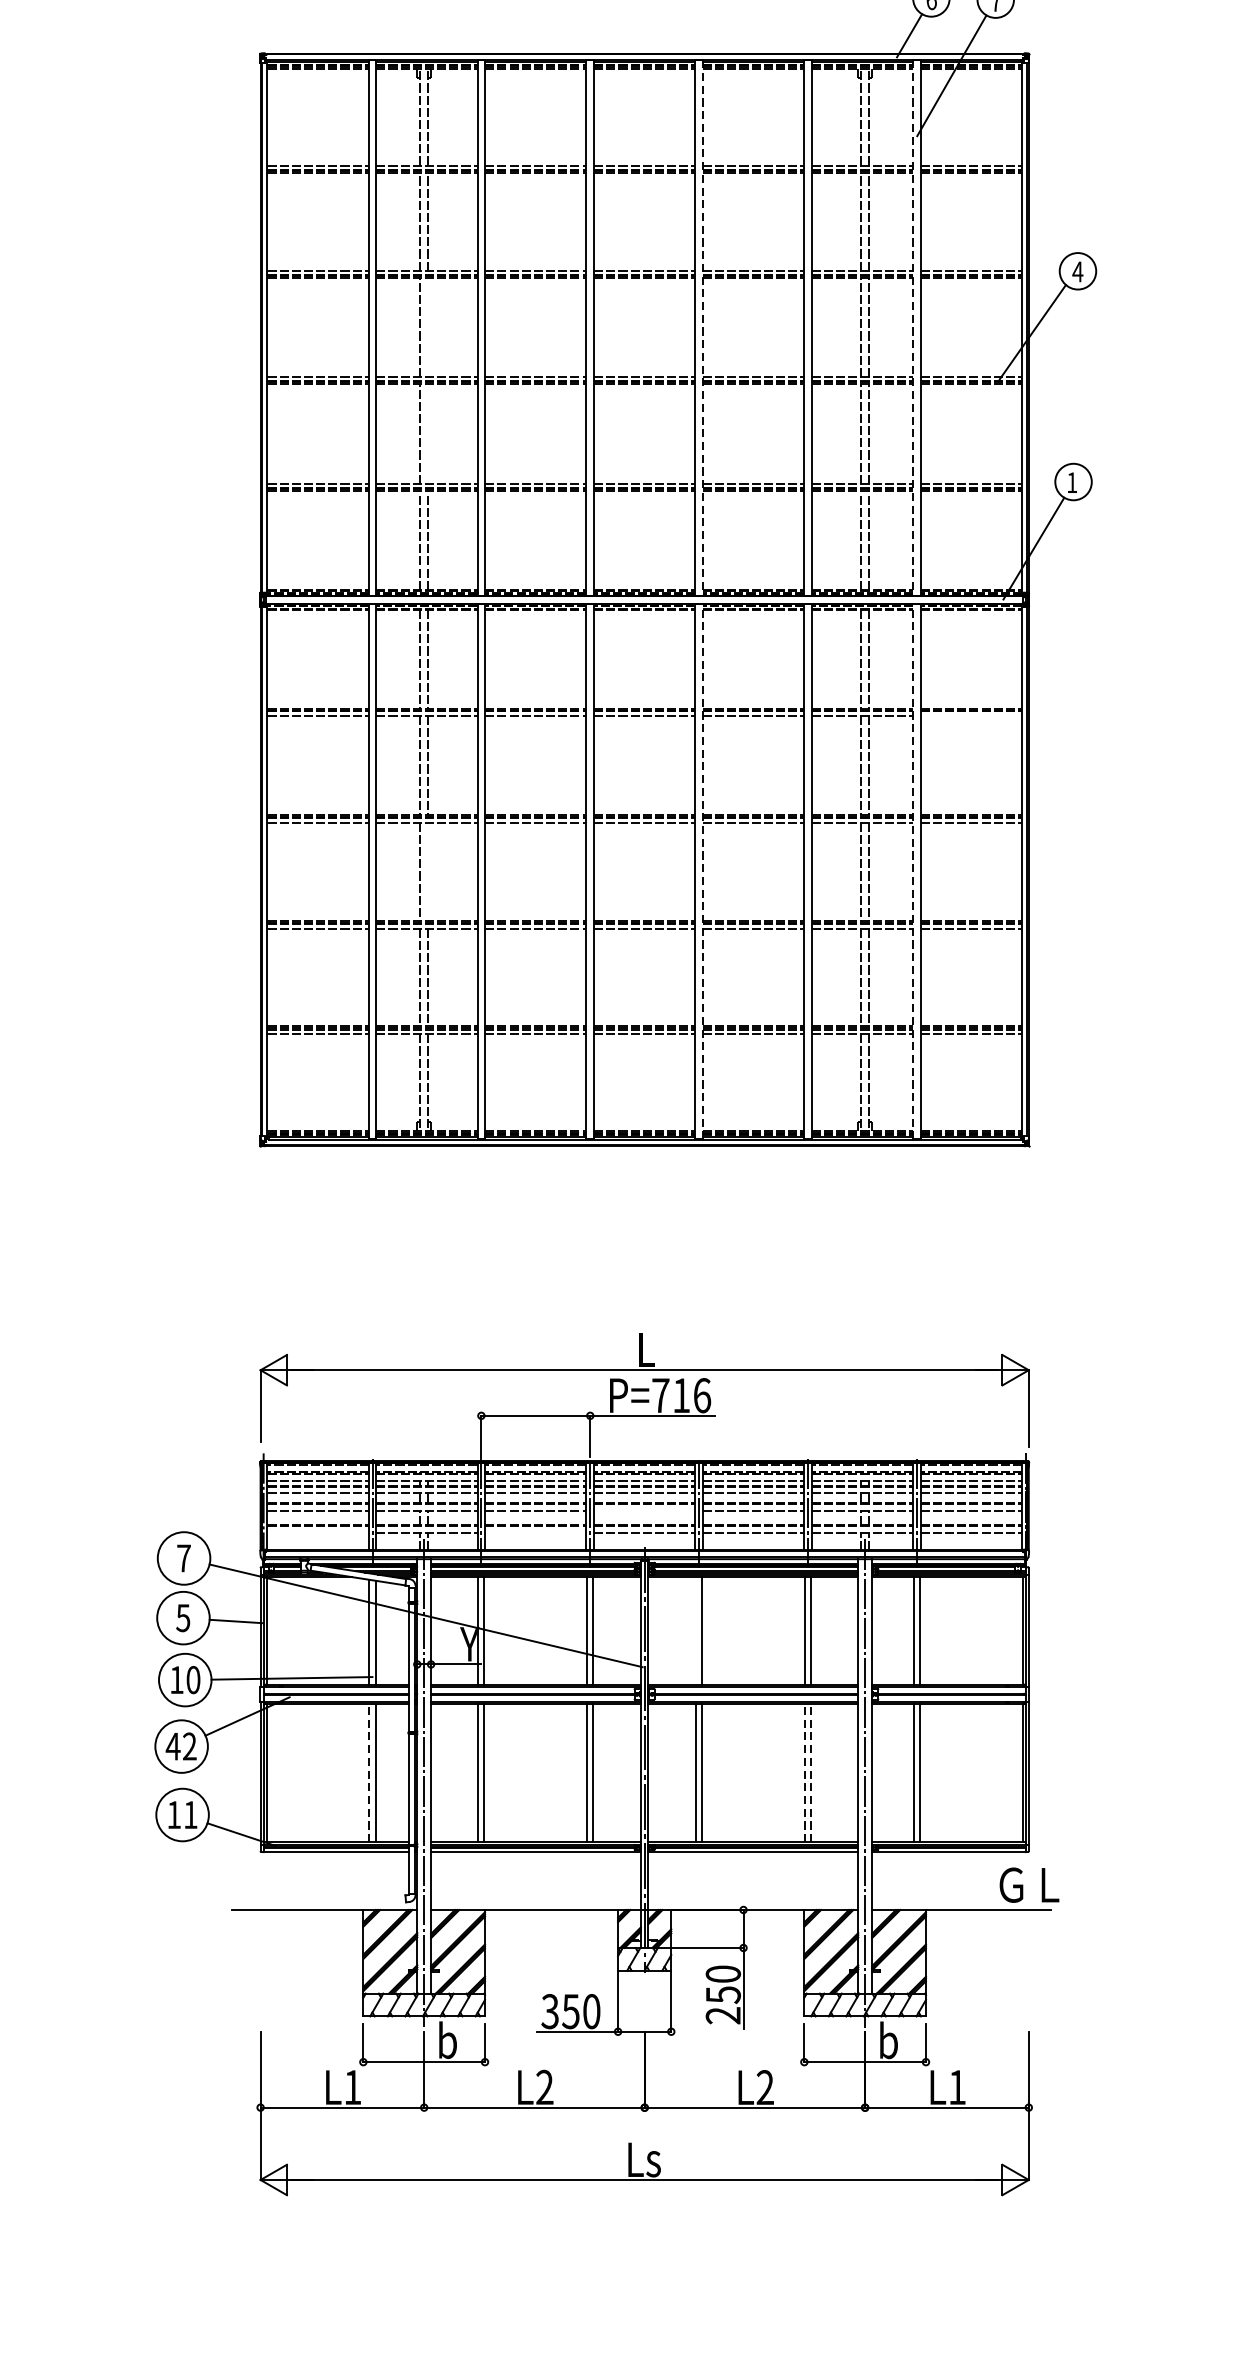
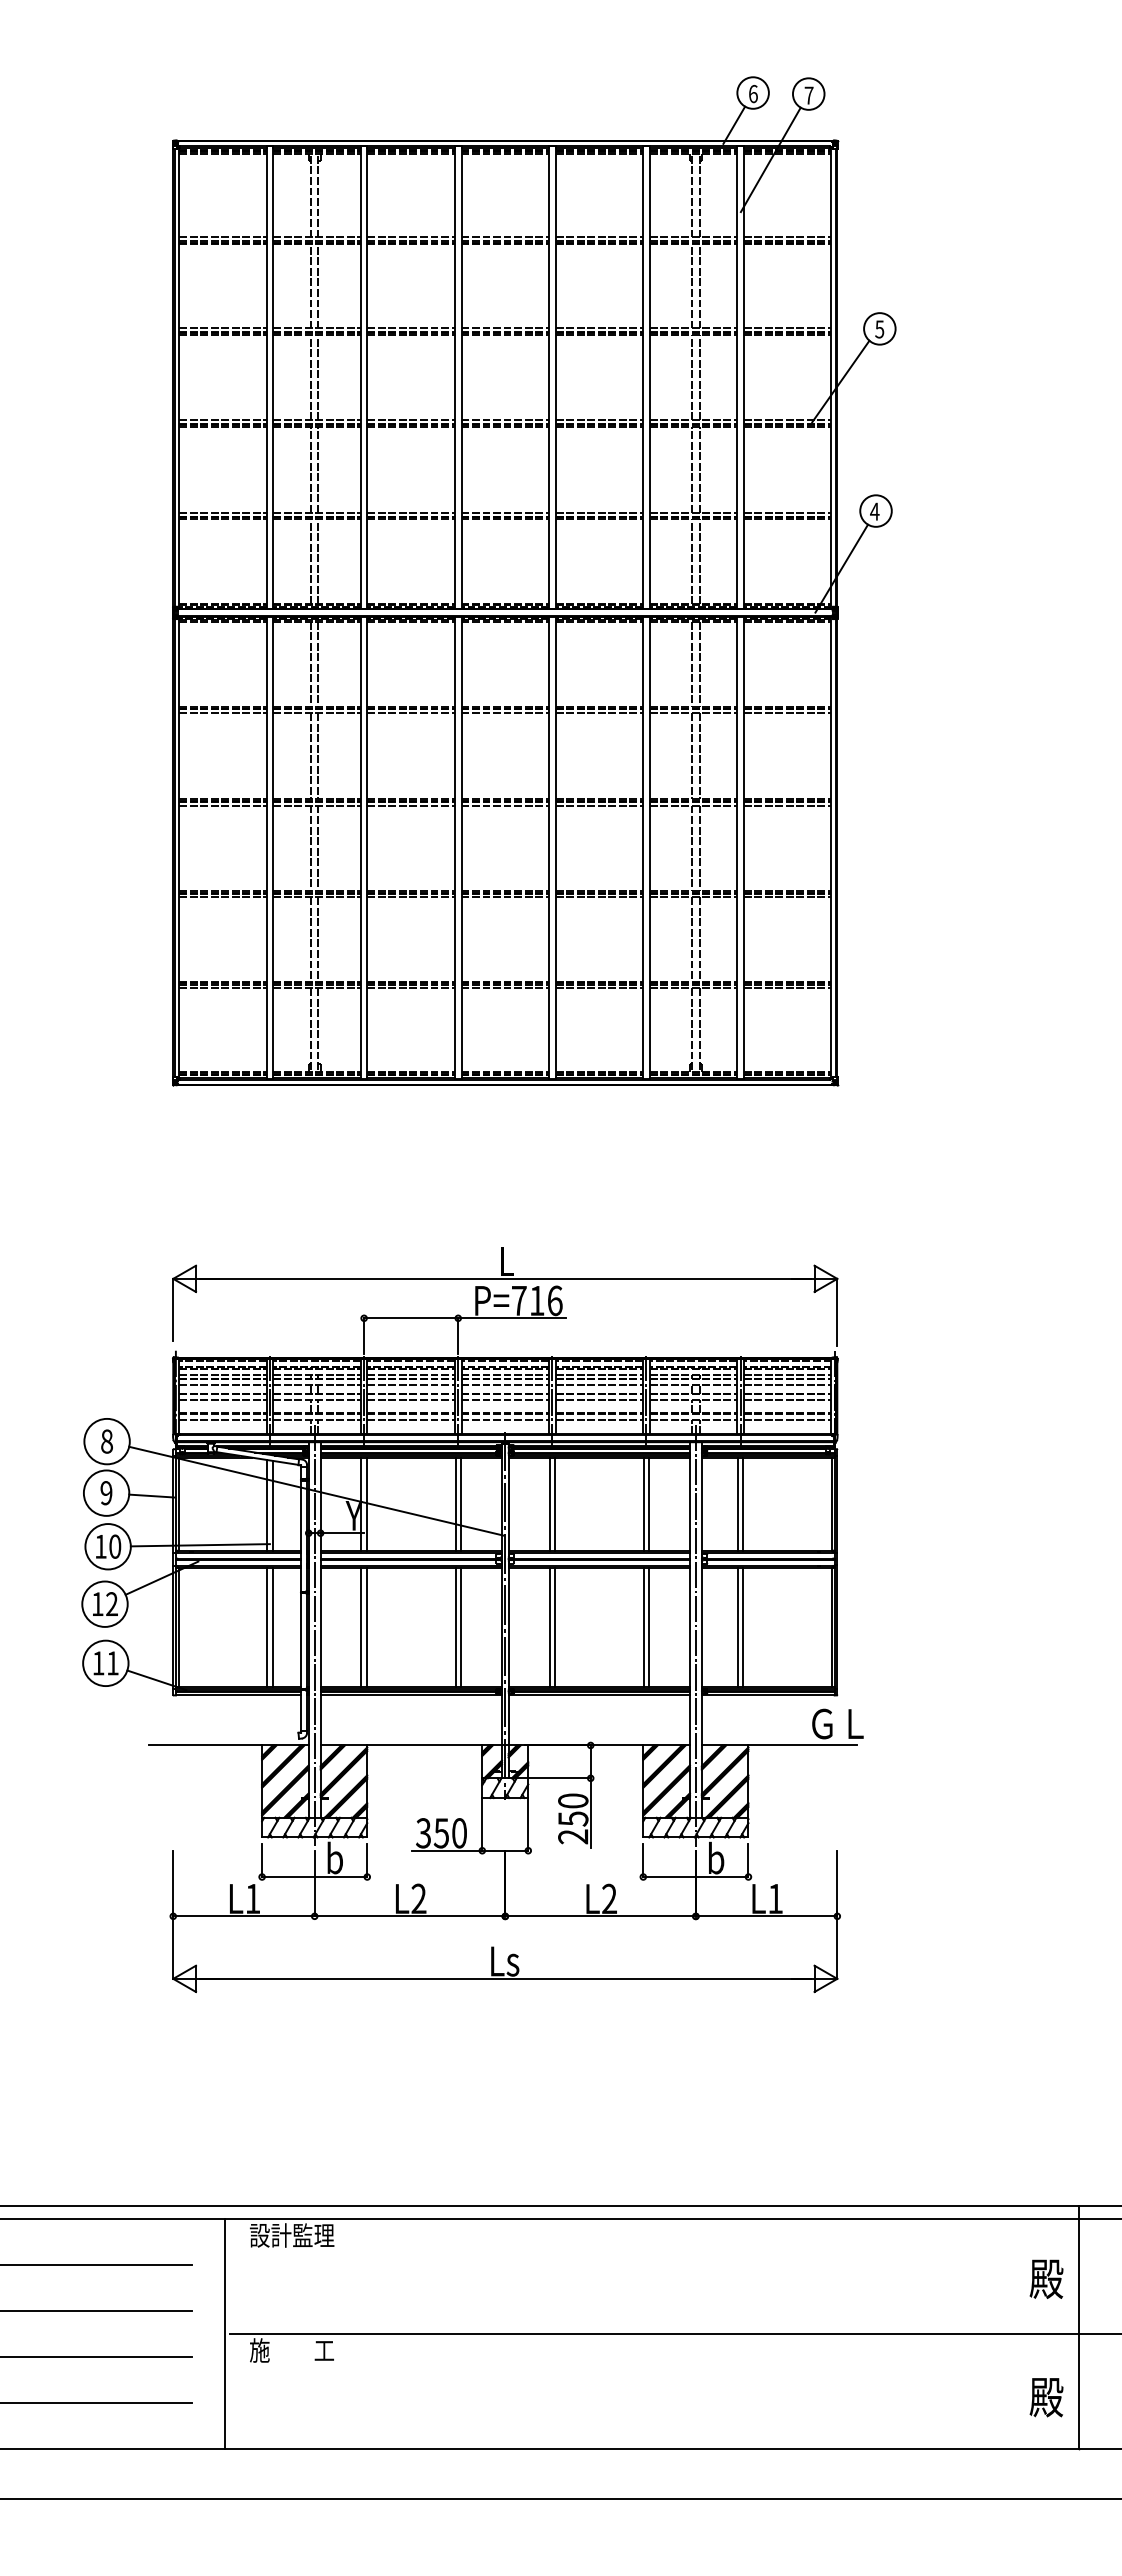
text: (1077, 271) -> (879, 329), 4 -> 5
line: (428, 327) -> (318, 377), added
line: (702, 328) -> (555, 378), dashed -> solid
line: (913, 328) -> (737, 378), dashed -> solid
line: (428, 433) -> (318, 469), added
text: (1071, 482) -> (874, 511), 1 -> 4
line: (971, 716) -> (787, 713), added
line: (428, 871) -> (318, 847), added
line: (702, 871) -> (555, 847), dashed -> solid
line: (913, 871) -> (737, 847), dashed -> solid
line: (644, 1510) -> (505, 1400), added
line: (317, 1532) -> (222, 1419), added
line: (535, 1532) -> (410, 1419), added
text: (183, 1558) -> (106, 1441), 7 -> 8
text: (183, 1618) -> (106, 1493), 5 -> 9
line: (695, 1630) -> (549, 1503), added
text: (172, 1745) -> (97, 1603), 42 -> 12
line: (369, 1773) -> (267, 1627), dashed -> solid
line: (804, 1773) -> (643, 1627), dashed -> solid
line: (811, 1773) -> (649, 1627), dashed -> solid

